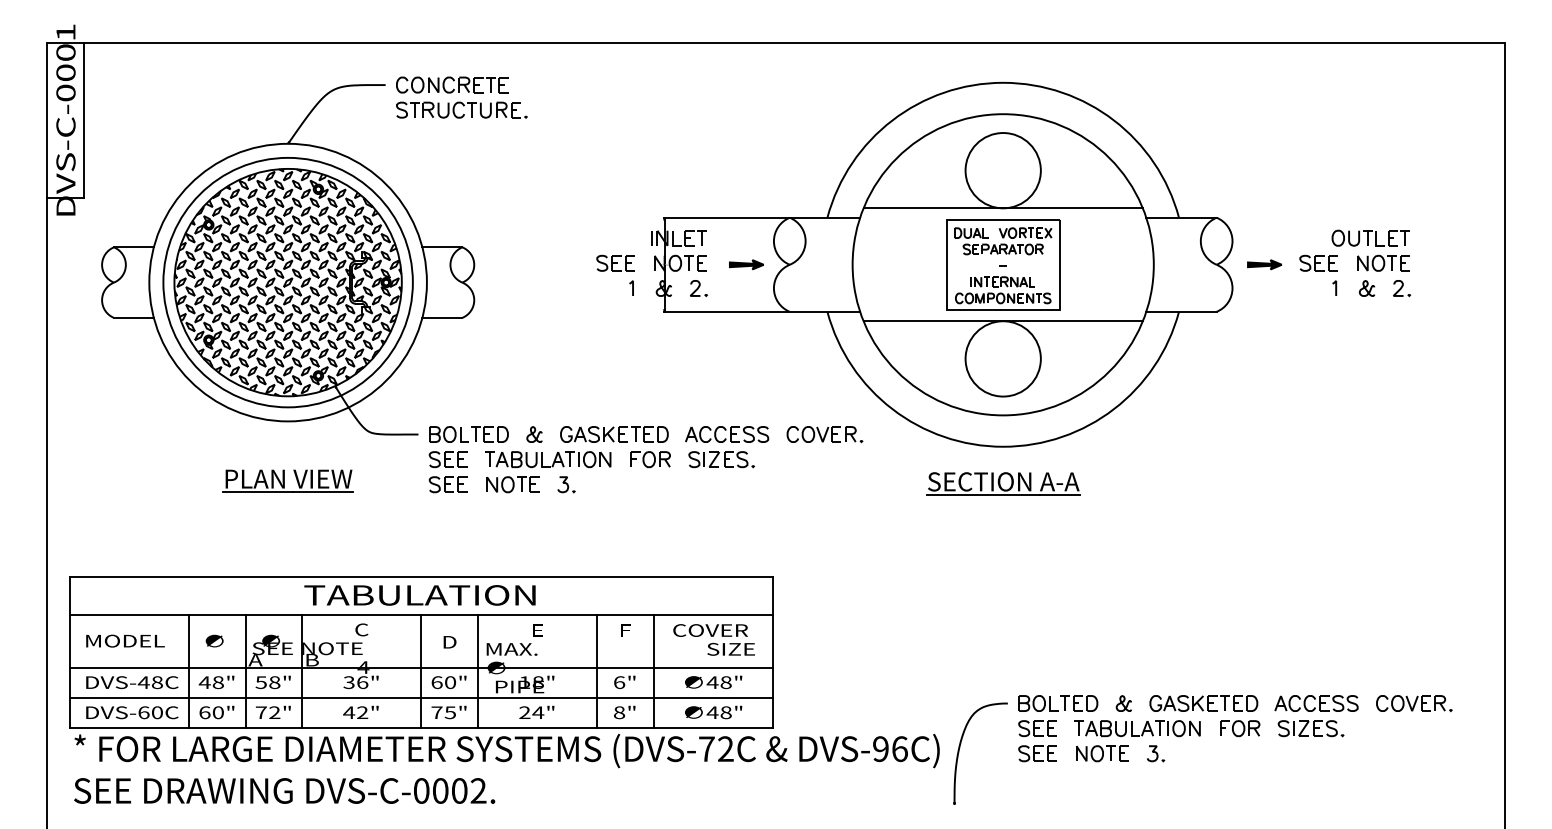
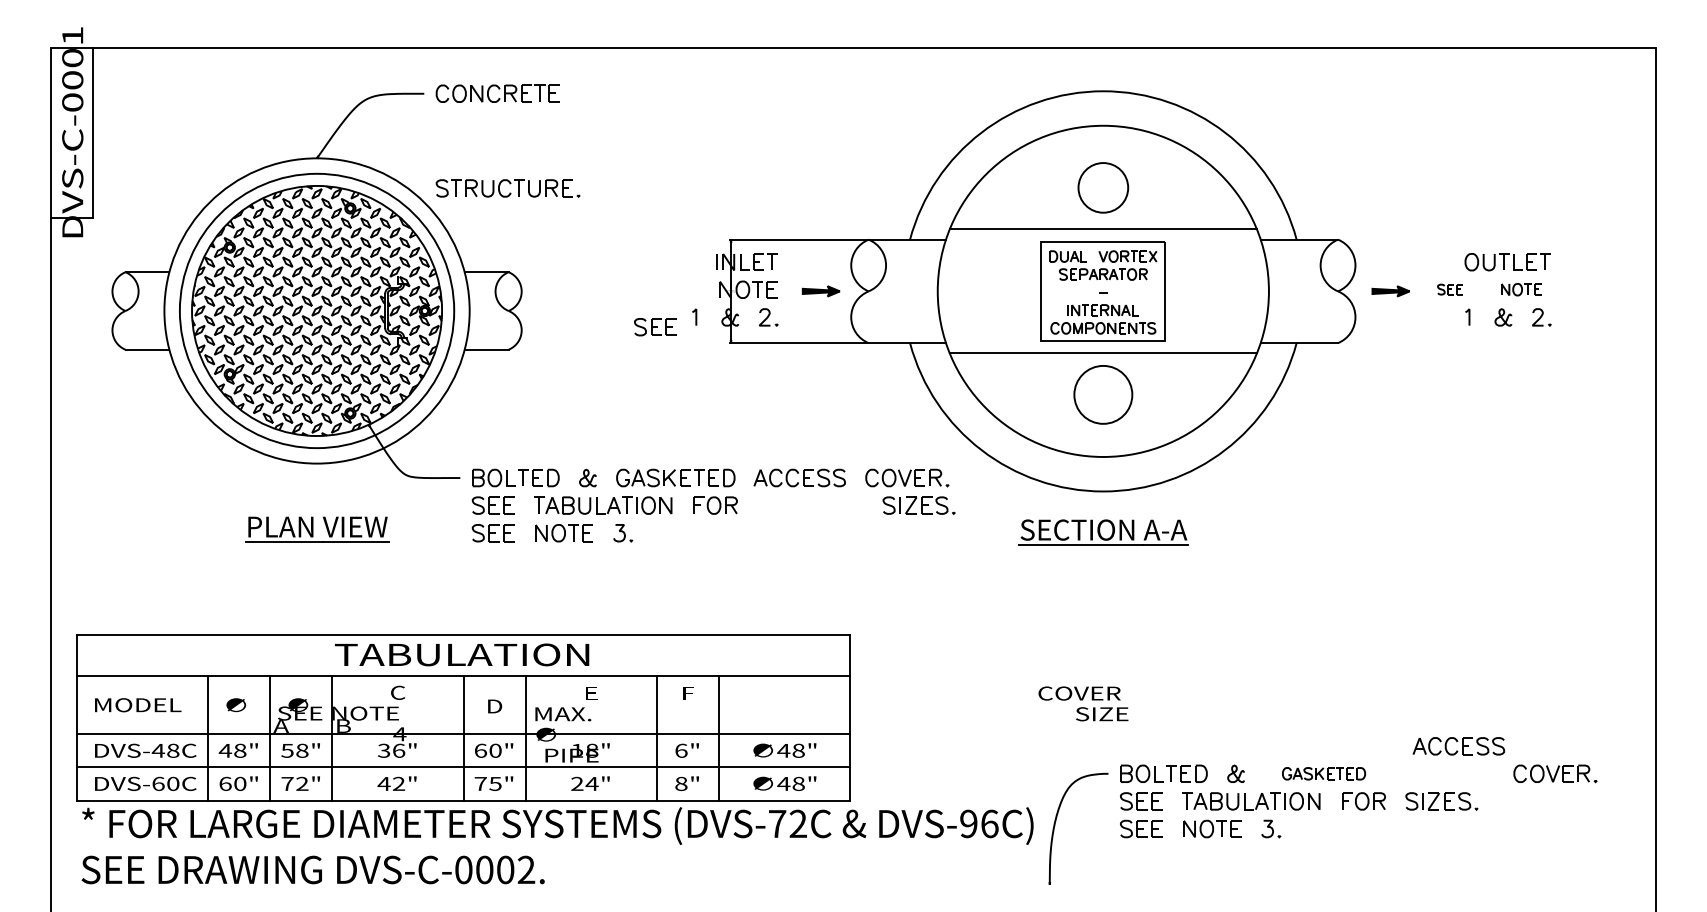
part: (461, 109) -> (507, 187), moved
circle: (1002, 170) -> (1102, 187), size x0.6
part: (615, 262) -> (655, 326), moved
part: (1318, 262) -> (1450, 288), size x0.6
part: (1383, 262) -> (1521, 288), size x0.7
circle: (1002, 358) -> (1102, 394), size x0.7
part: (721, 459) -> (918, 505), moved
text: (713, 639) -> (1082, 703), moved
part: (1203, 703) -> (1323, 773), size x0.7
part: (1316, 703) -> (1458, 746), moved

